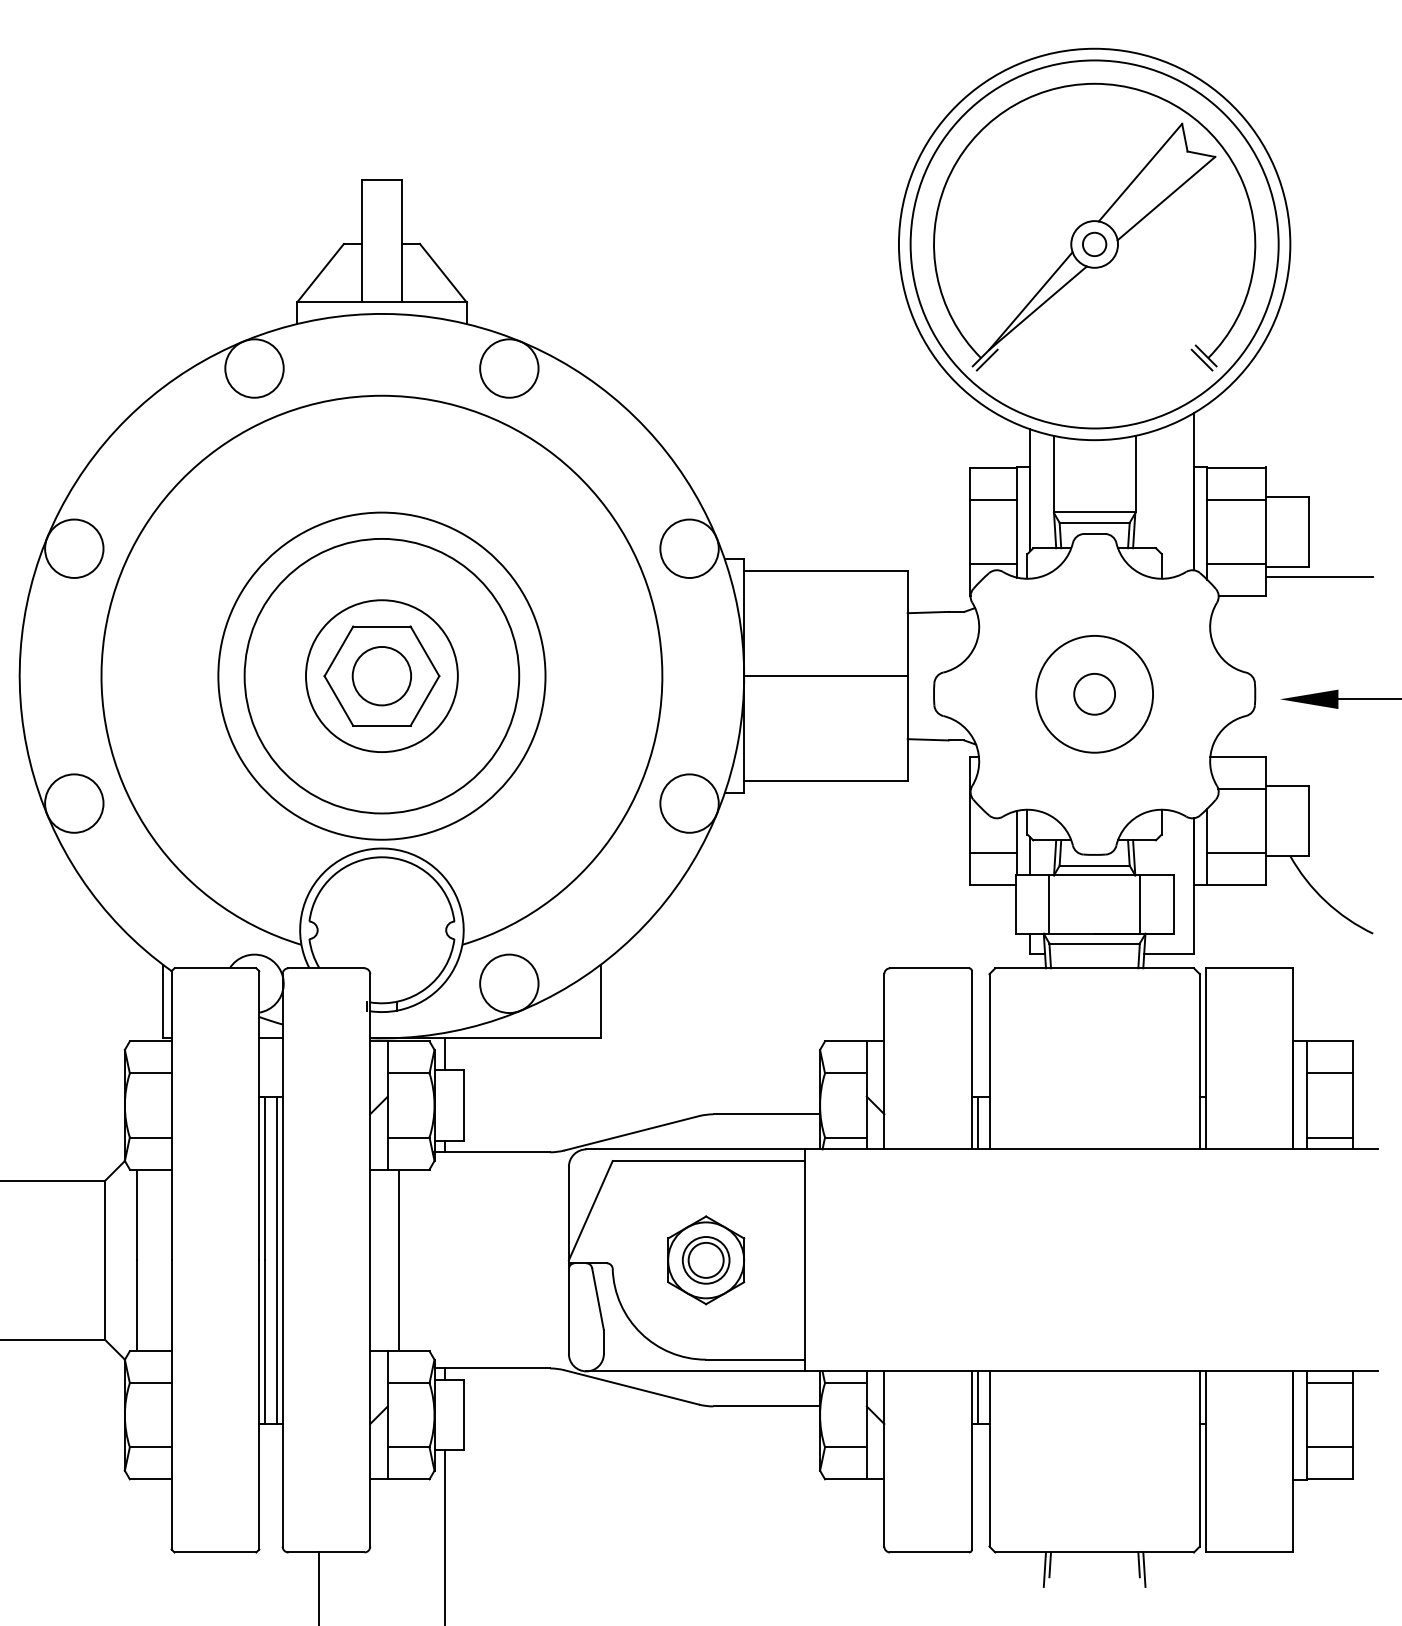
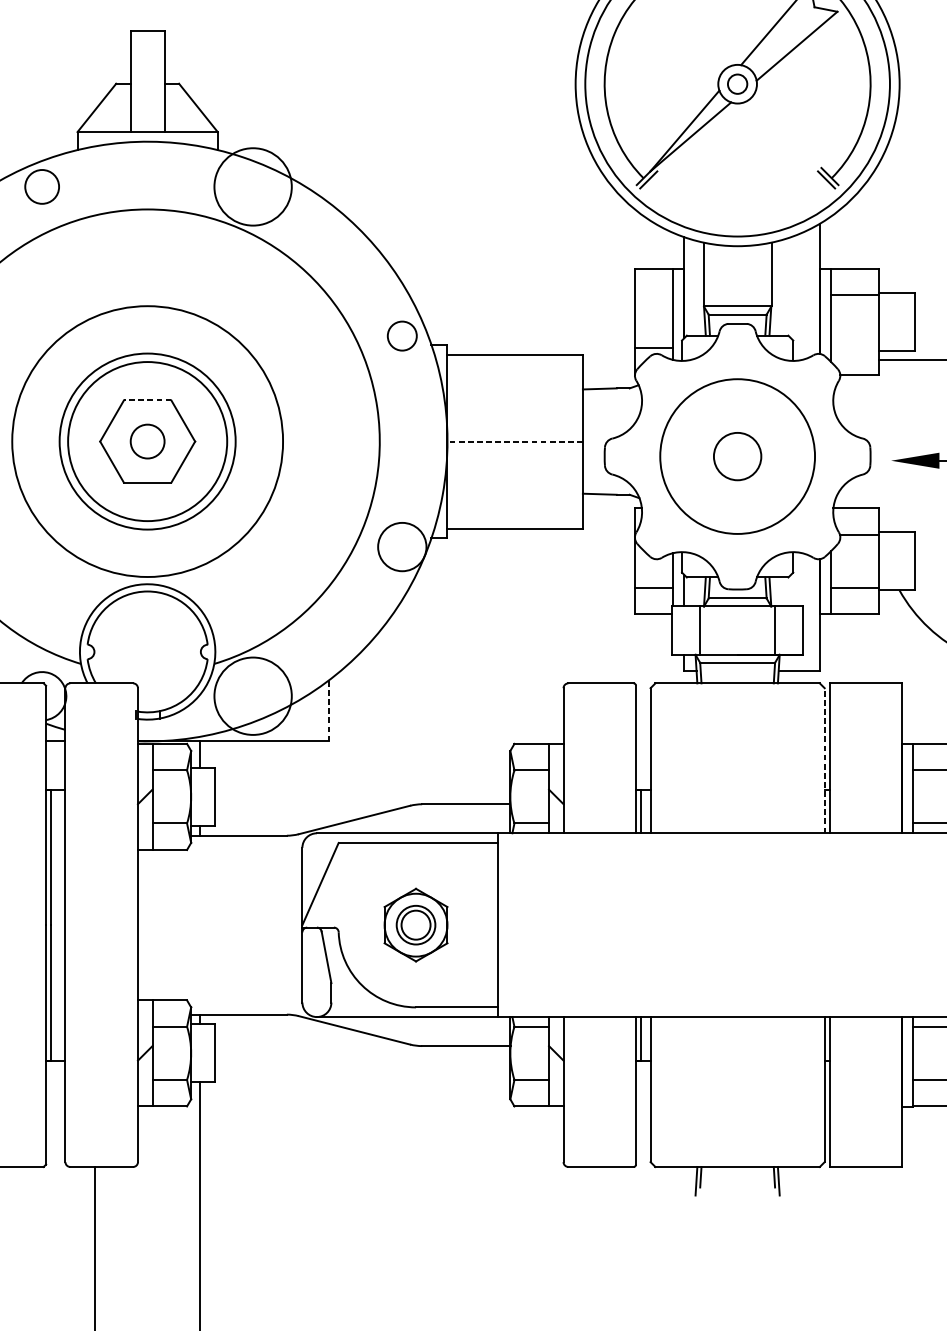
circle: (254, 368) -> (42, 186), size x0.7
circle: (509, 368) -> (253, 186), size x1.6
line: (993, 499) -> (653, 295), removed
circle: (689, 548) -> (402, 335), size x0.6
line: (1236, 563) -> (855, 348), removed
line: (381, 626) -> (147, 400), solid -> dashed
circle: (381, 675) -> (147, 441), size x0.7
circle: (381, 675) -> (147, 441), size x0.7
circle: (381, 676) -> (147, 441), size x1.4
line: (825, 676) -> (514, 441), solid -> dashed
circle: (1094, 693) -> (737, 455), size x1.4
circle: (1094, 693) -> (737, 455), size x1.6
circle: (509, 983) -> (253, 695), size x1.6
line: (601, 1001) -> (329, 710), solid -> dashed
line: (1199, 1061) -> (824, 760), solid -> dashed
line: (276, 1259) -> (60, 924), removed
line: (399, 1260) -> (162, 925), removed

